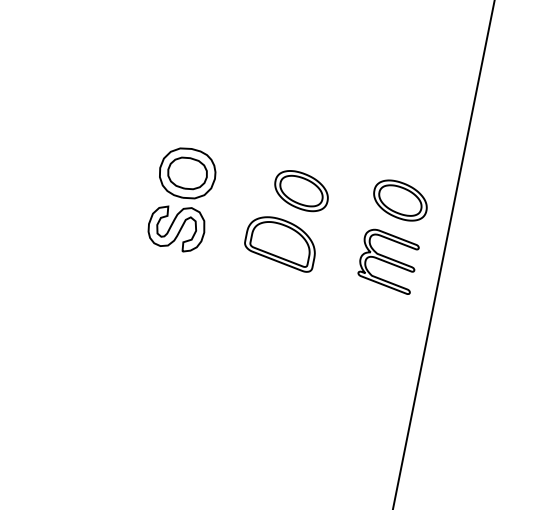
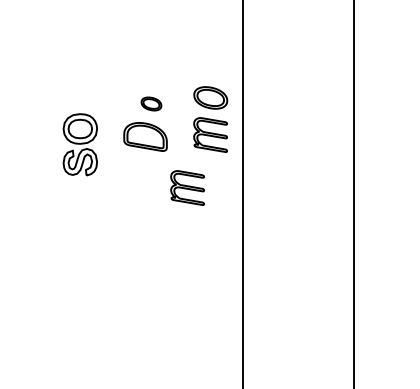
part: (301, 190) -> (151, 103), size x0.6
part: (181, 198) -> (79, 144), moved
part: (333, 339) -> (187, 187), added

